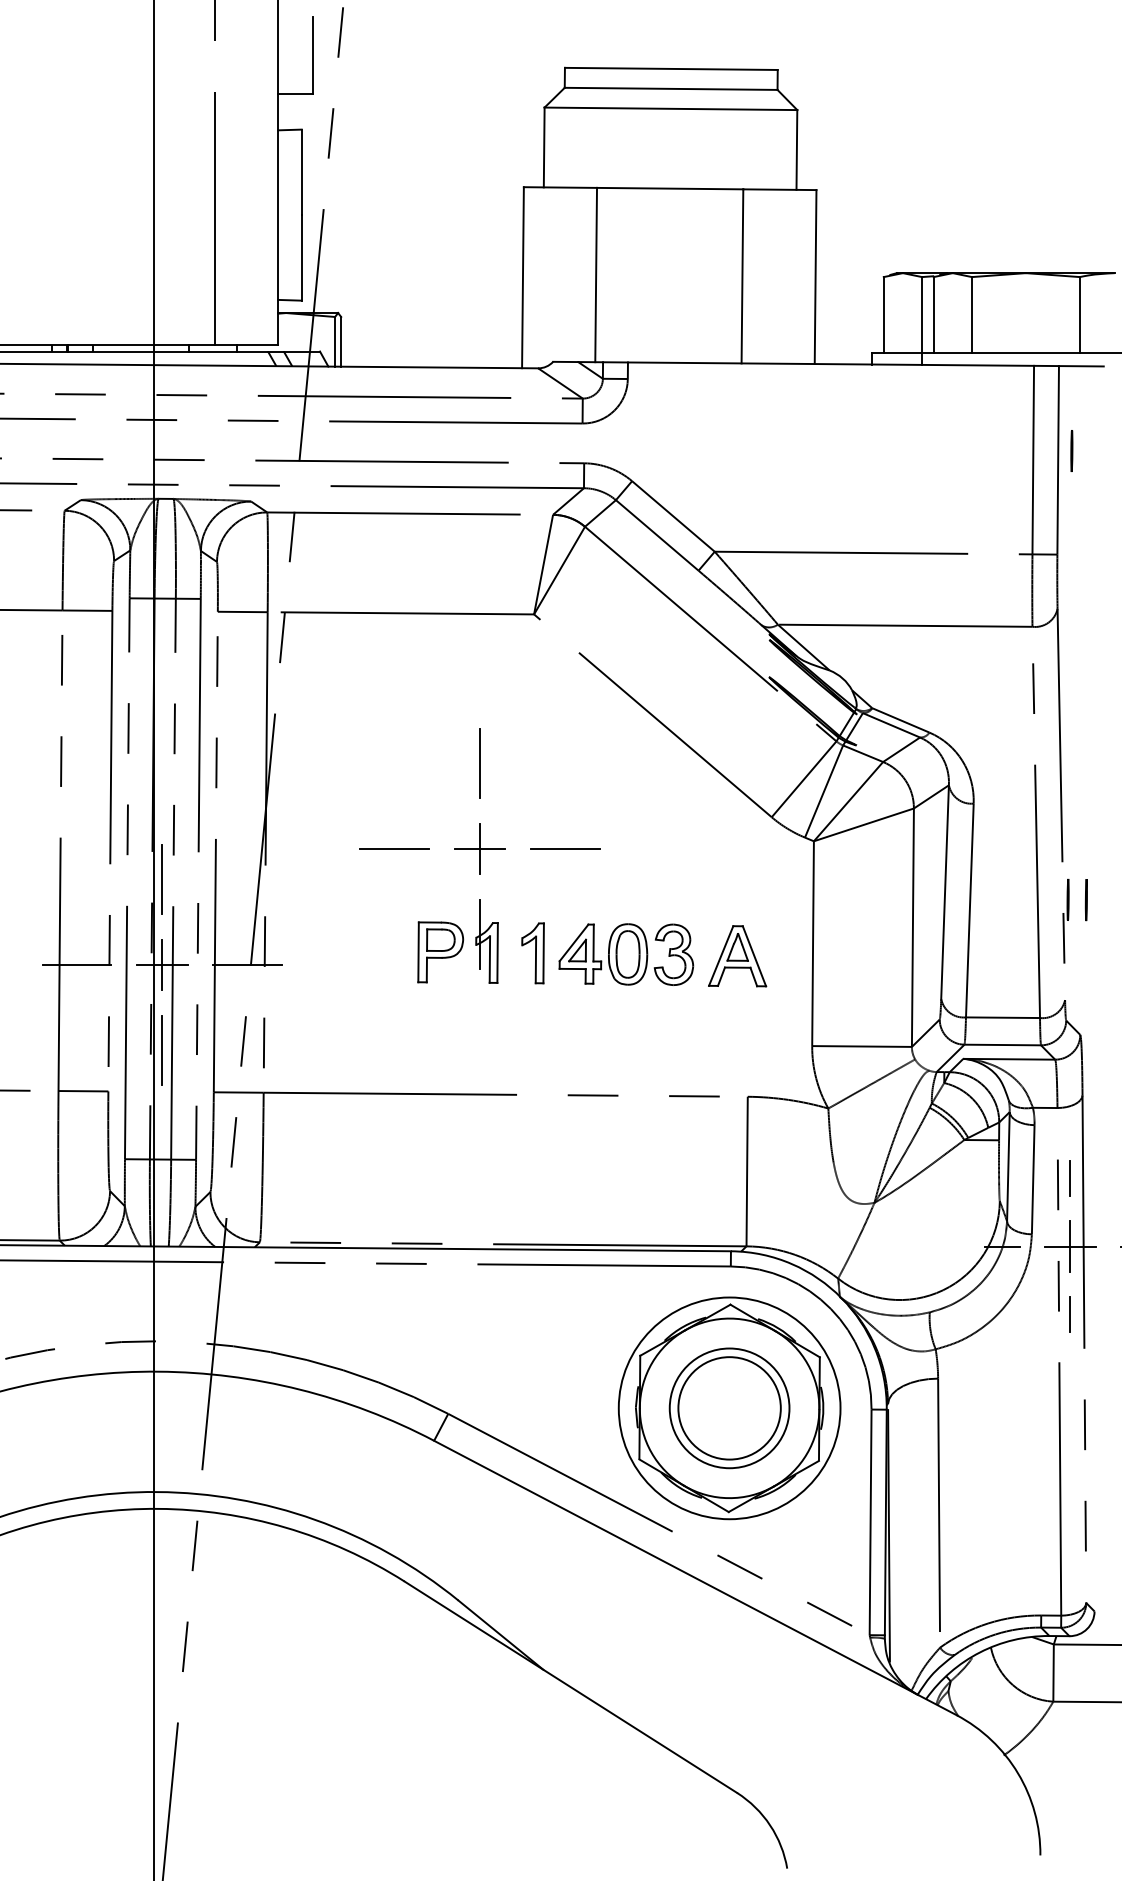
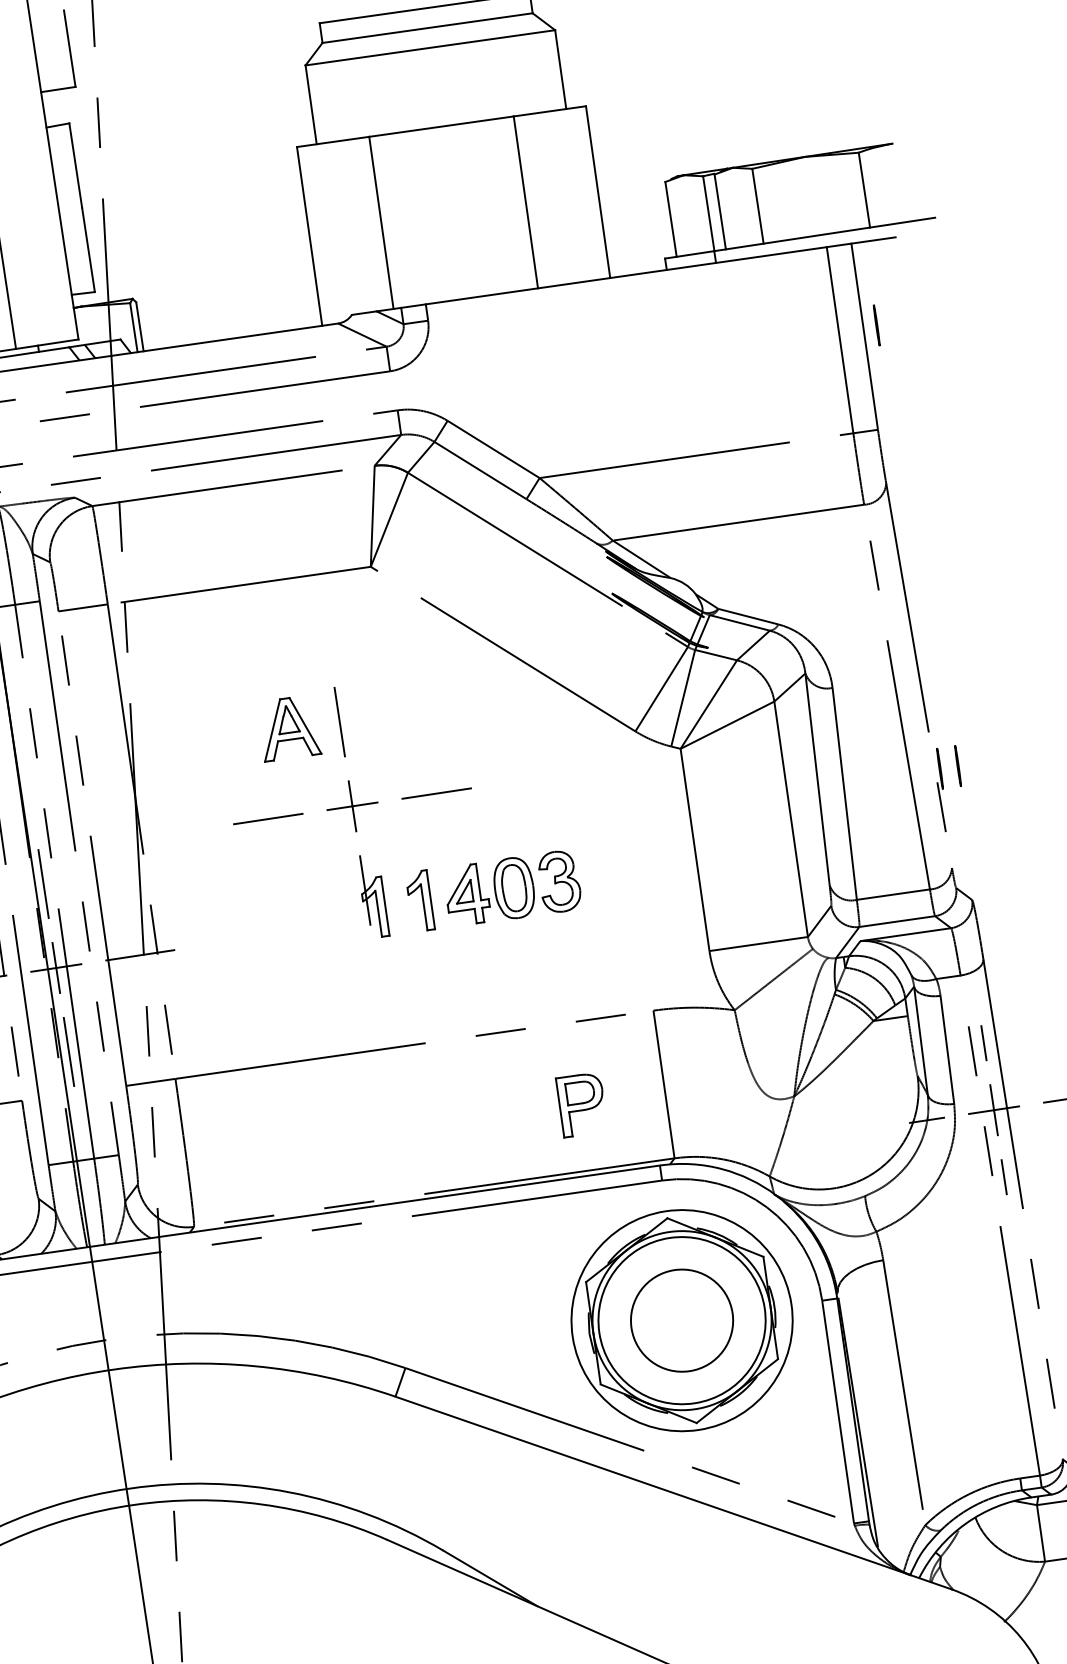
part: (440, 952) -> (581, 1104), moved
part: (737, 956) -> (288, 728), moved
circle: (729, 1408) -> (681, 1320), size x1.4

